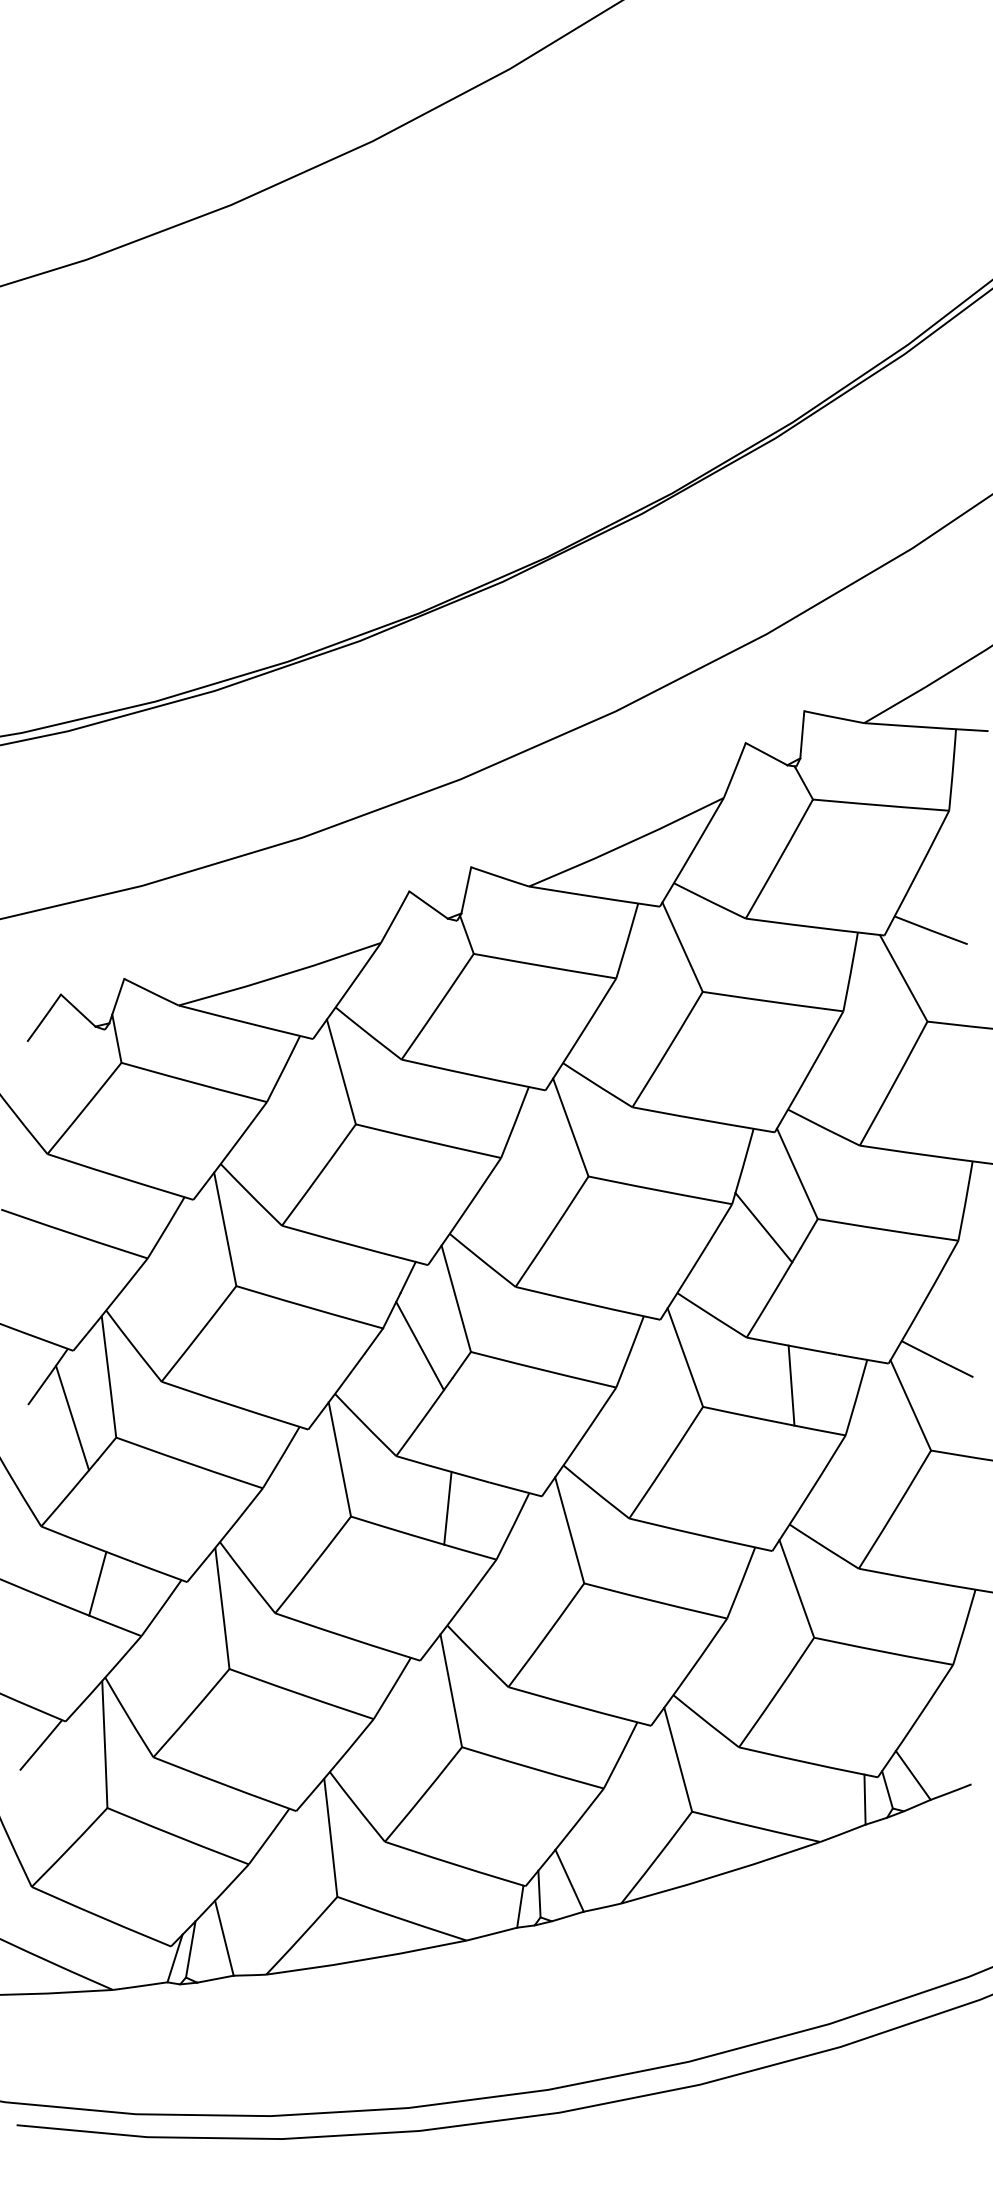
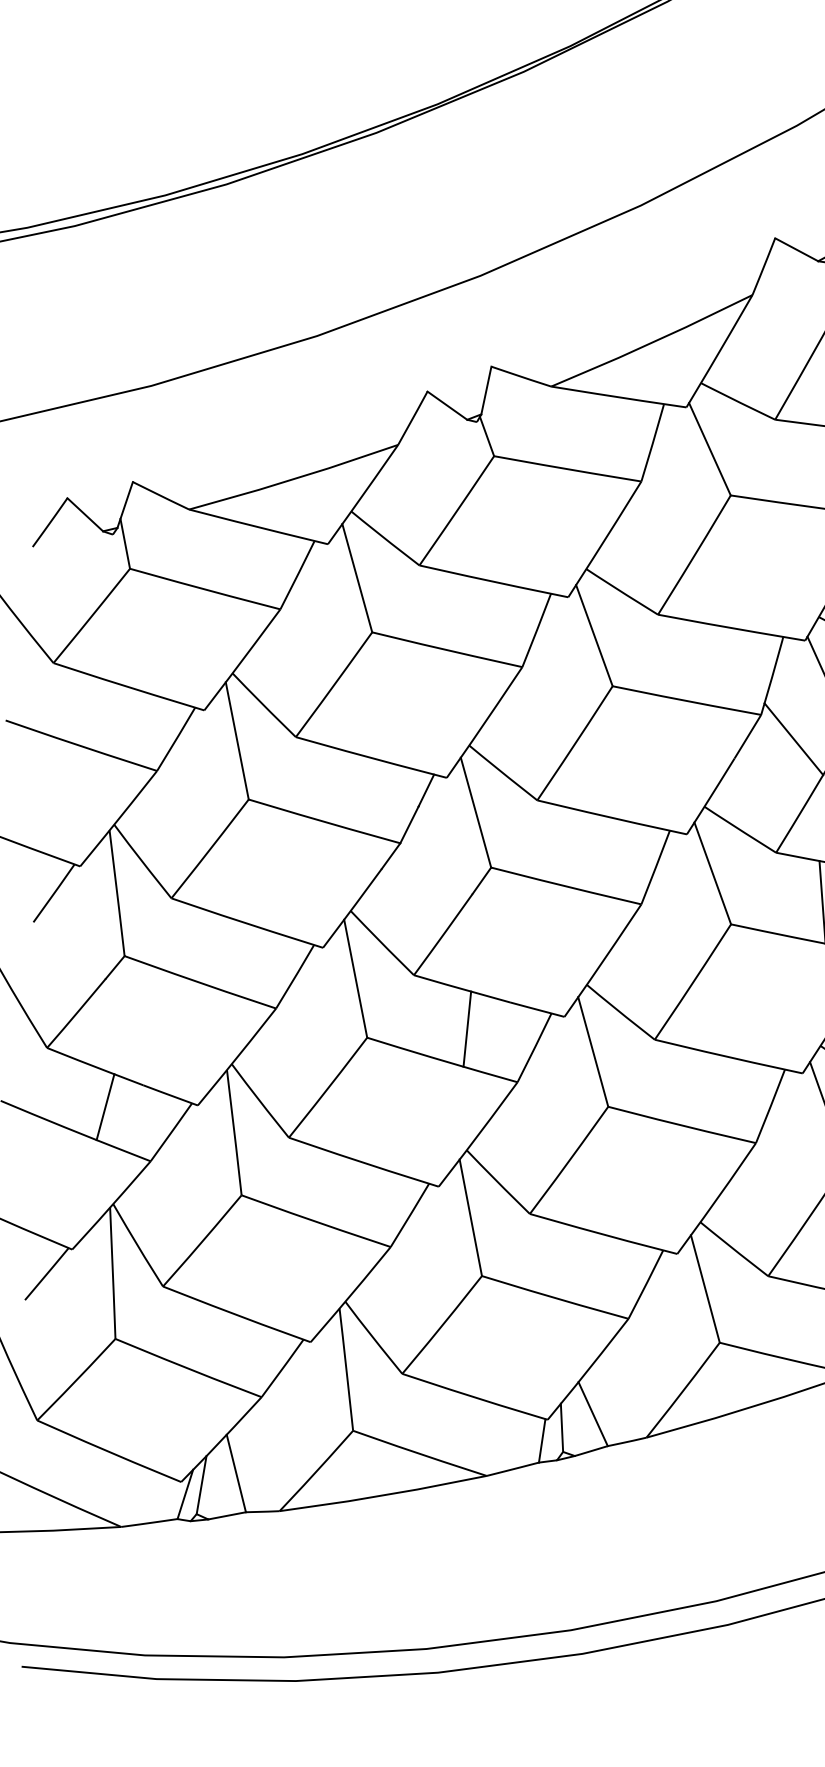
line: (419, 1346) -> (438, 861), removed
line: (72, 1417) -> (79, 935), removed

